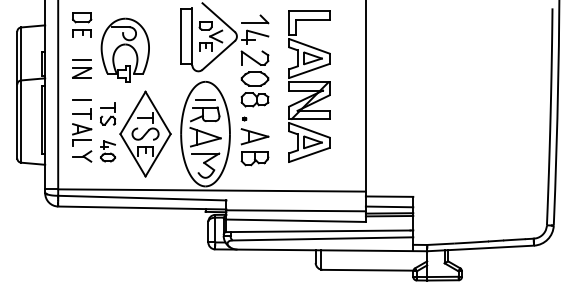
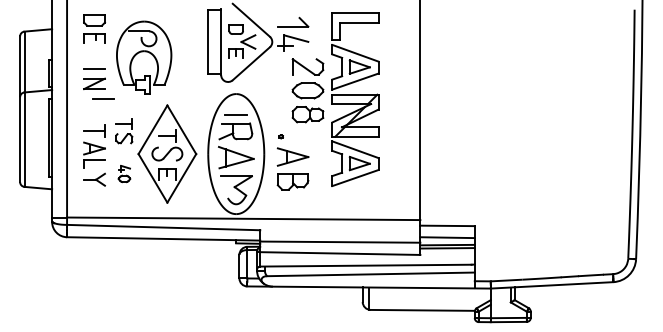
part: (254, 78) -> (307, 90), moved
line: (81, 99) -> (103, 98), moved
part: (108, 151) -> (124, 174), size x0.7

